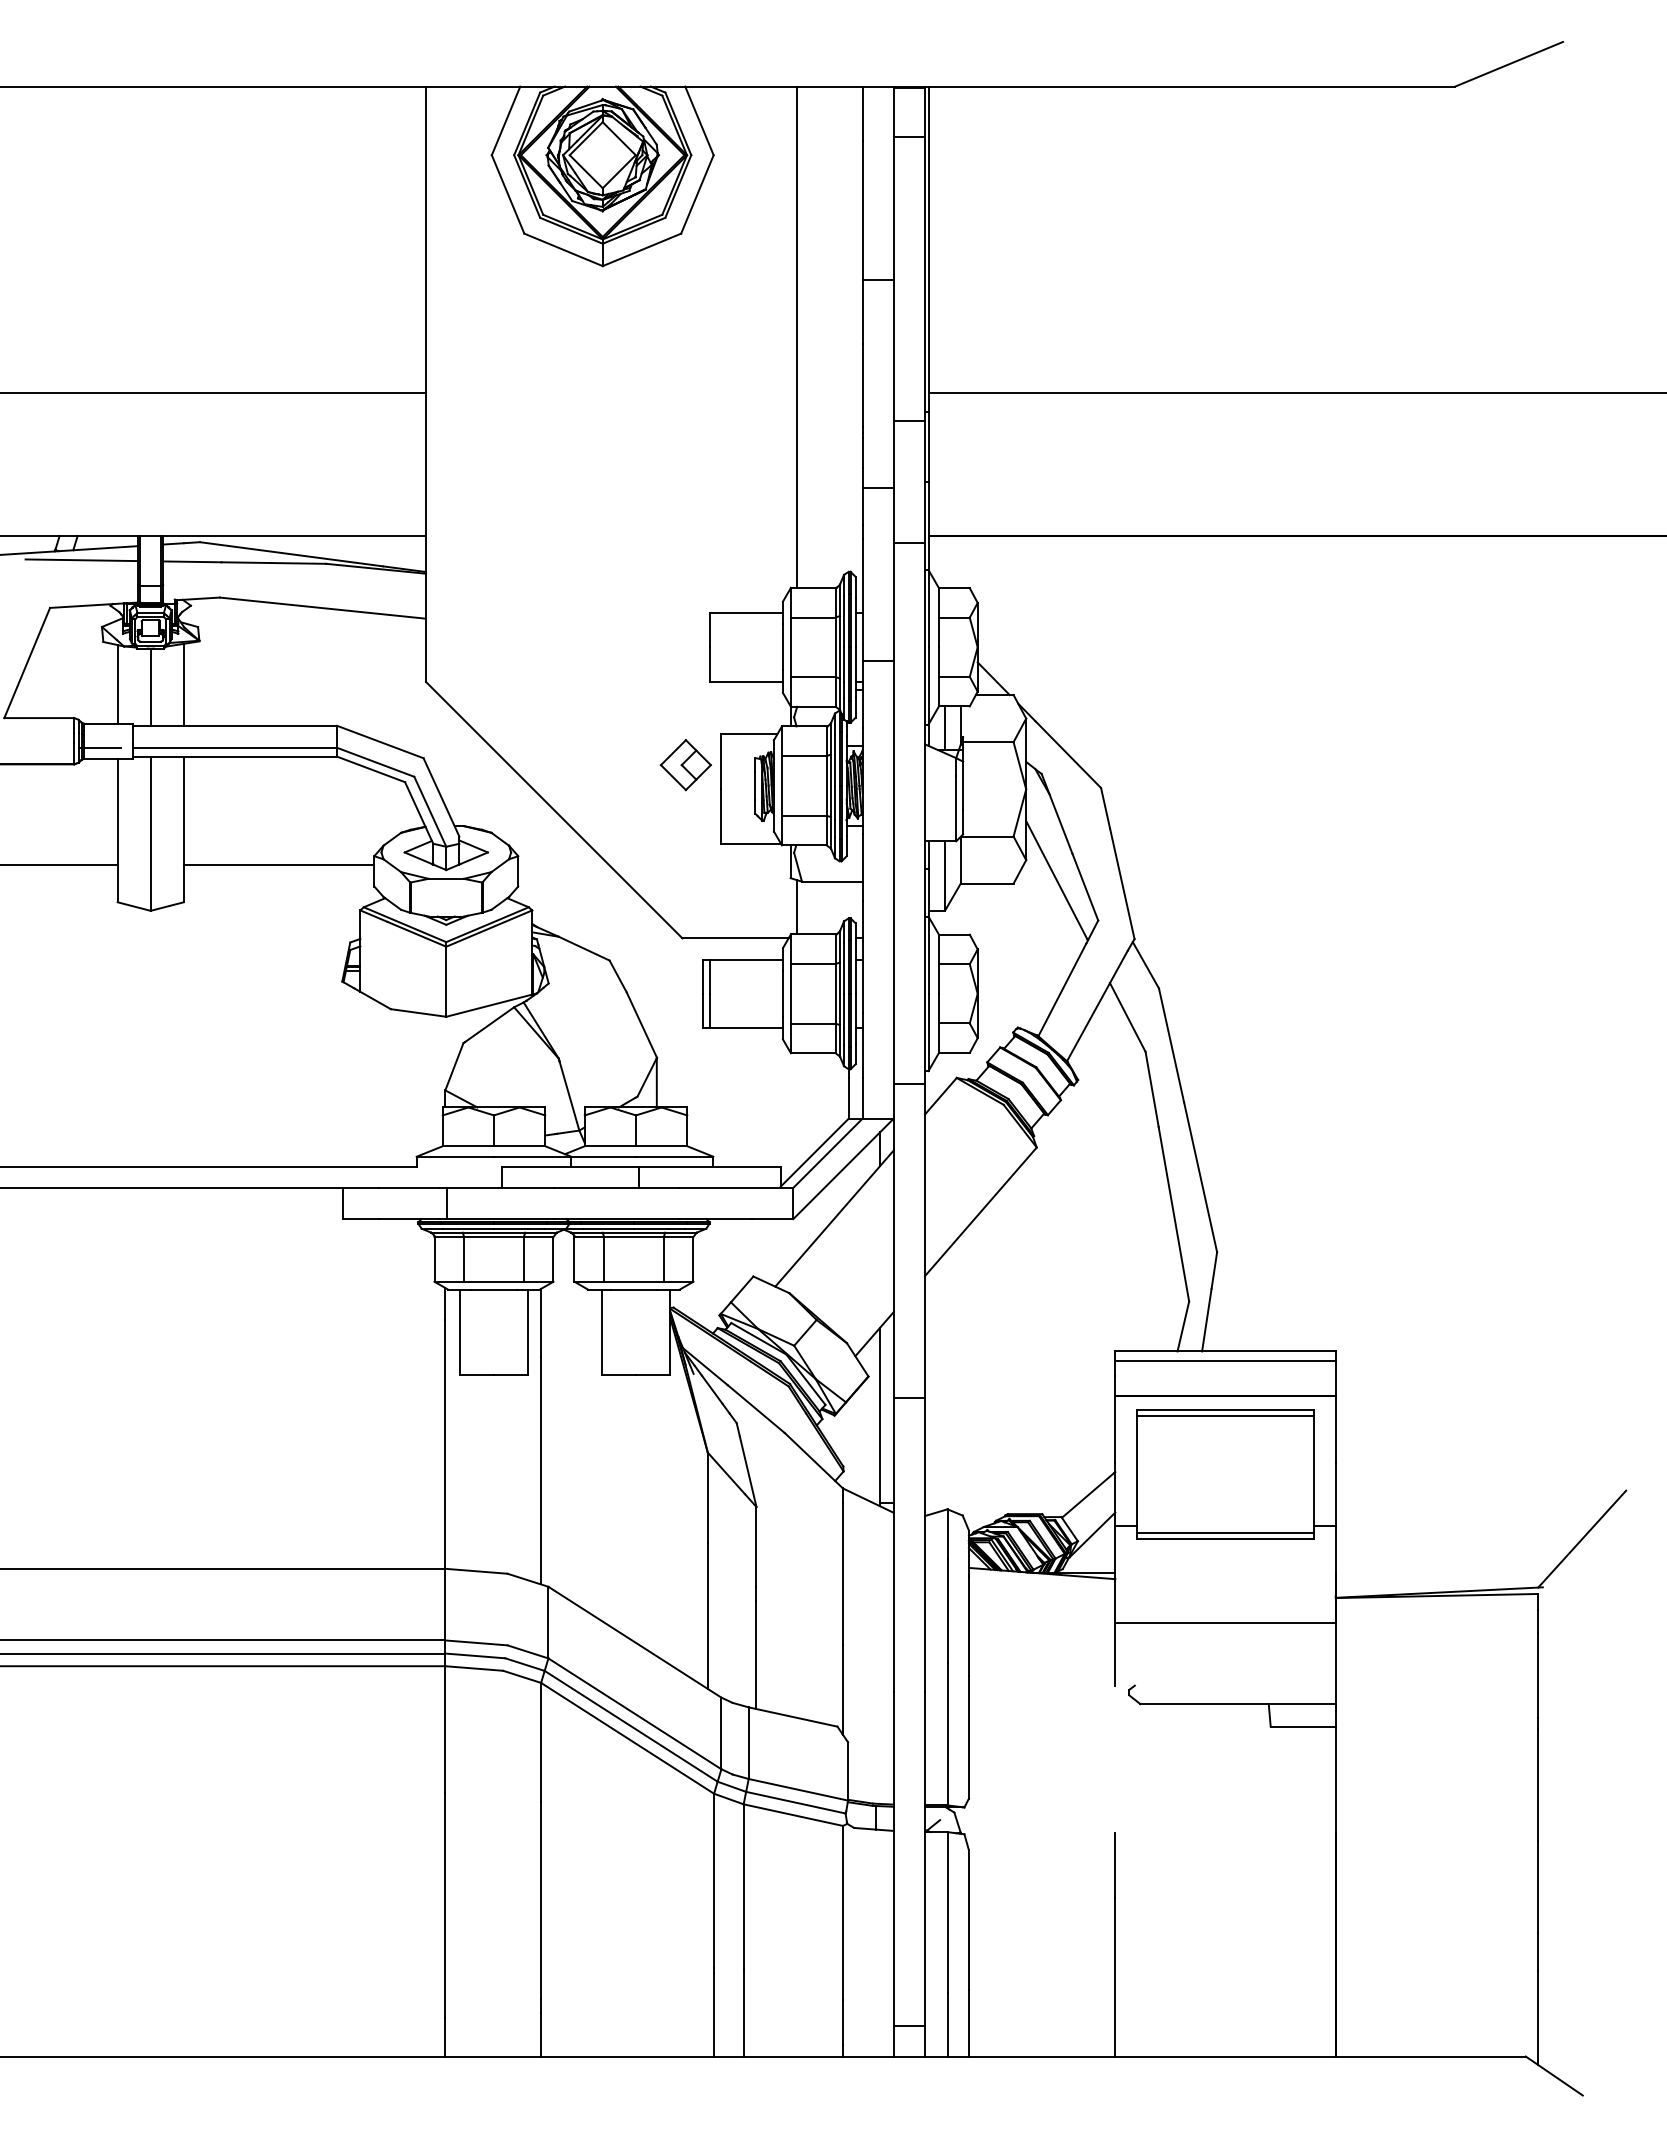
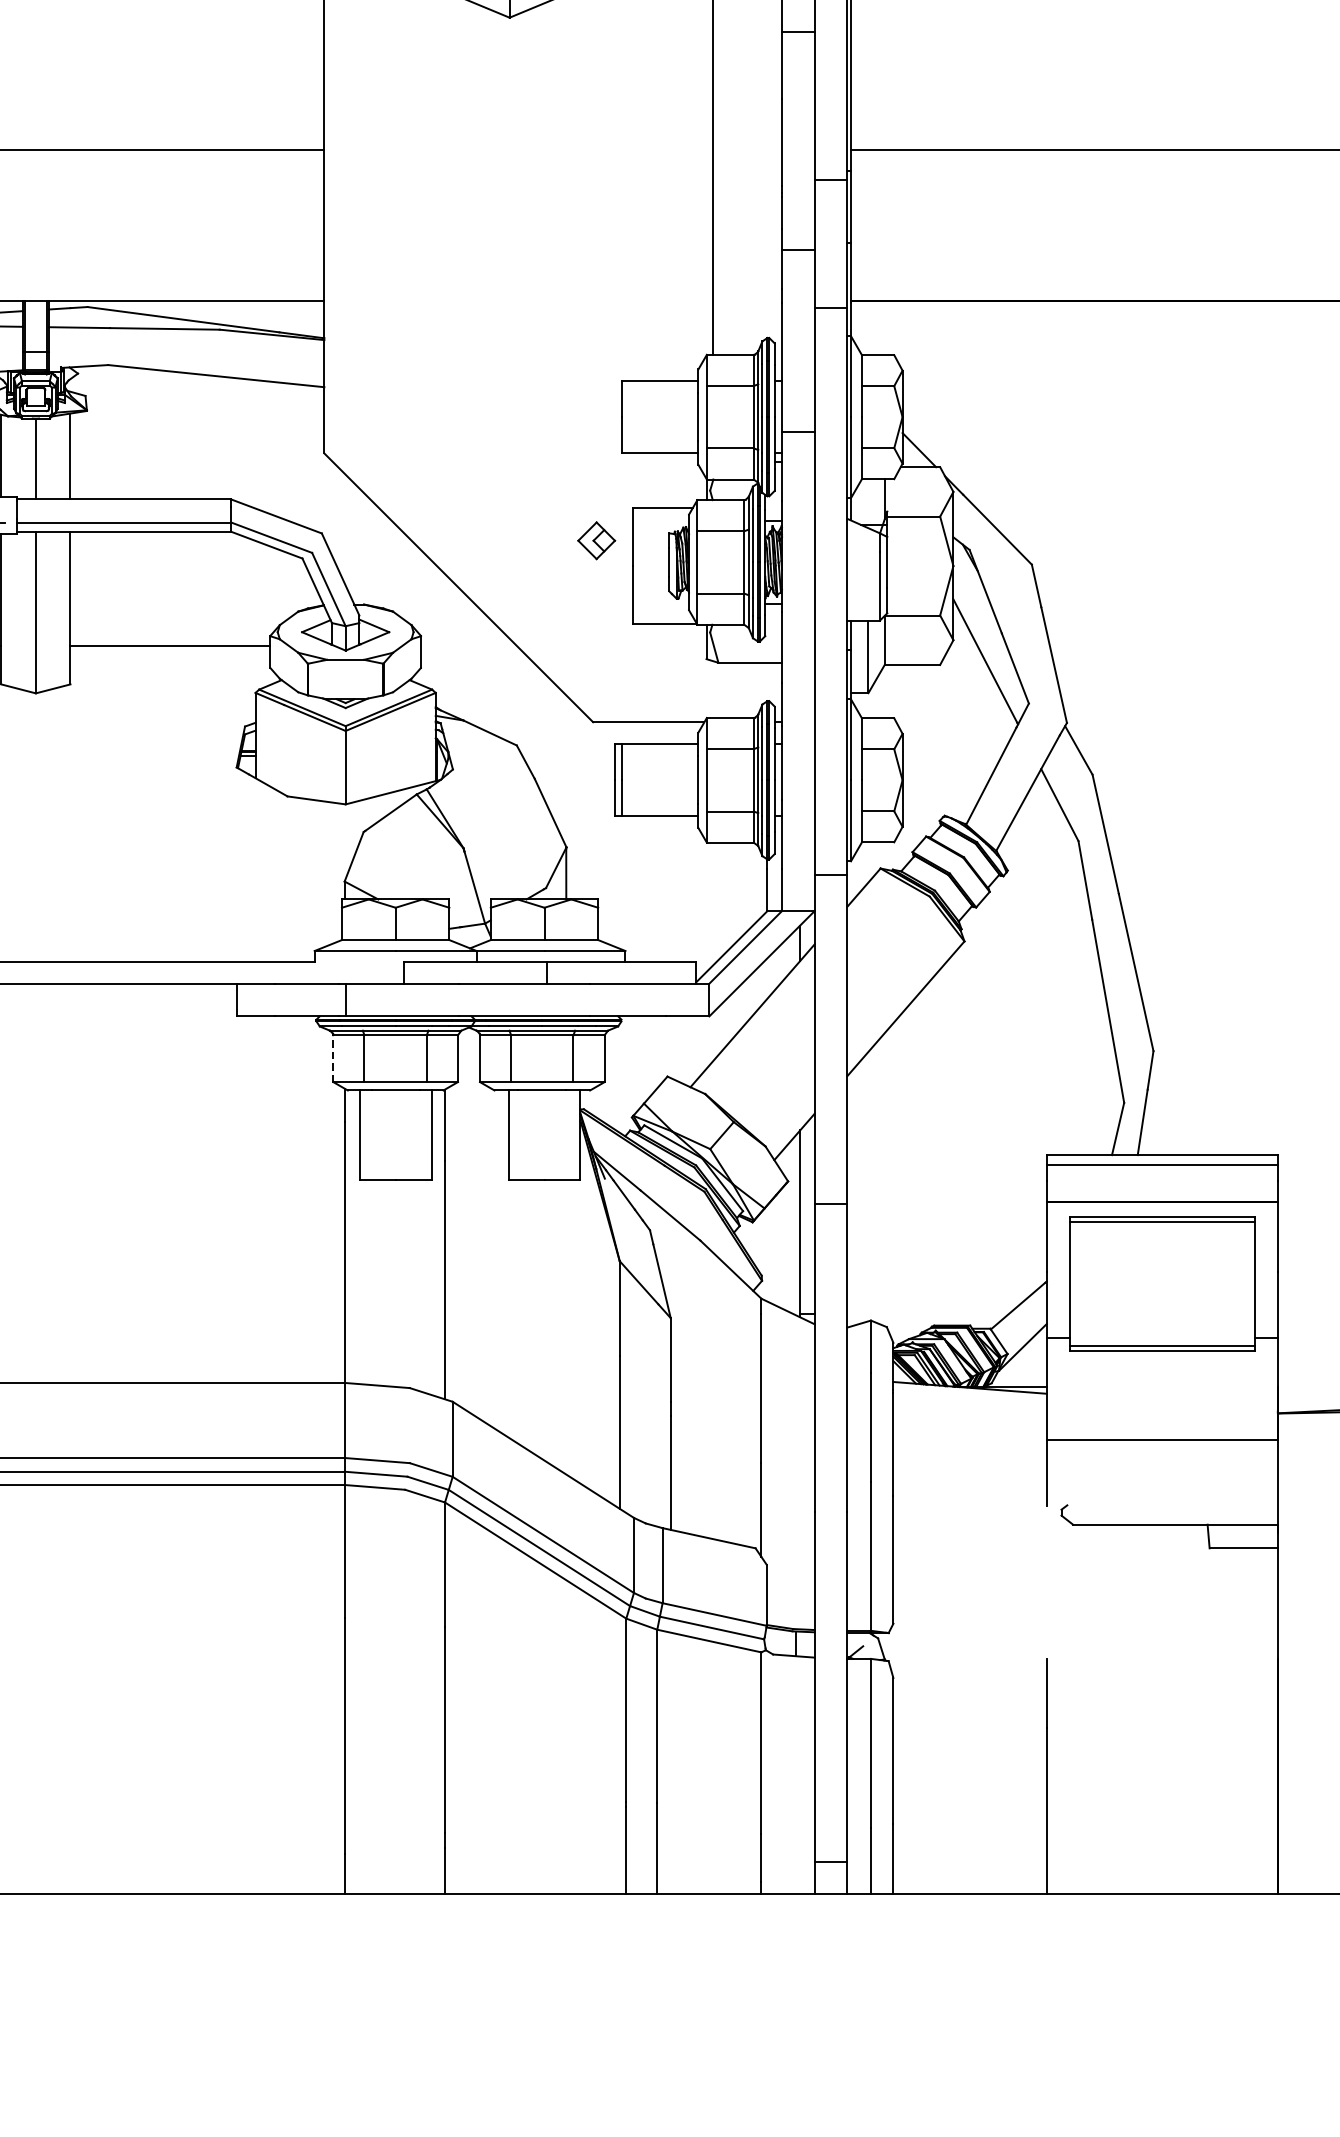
line: (945, 728) -> (868, 502), removed
part: (685, 765) -> (596, 541), size x0.7
line: (796, 907) -> (712, 689), removed
line: (434, 1258) -> (333, 1057), solid -> dashed

